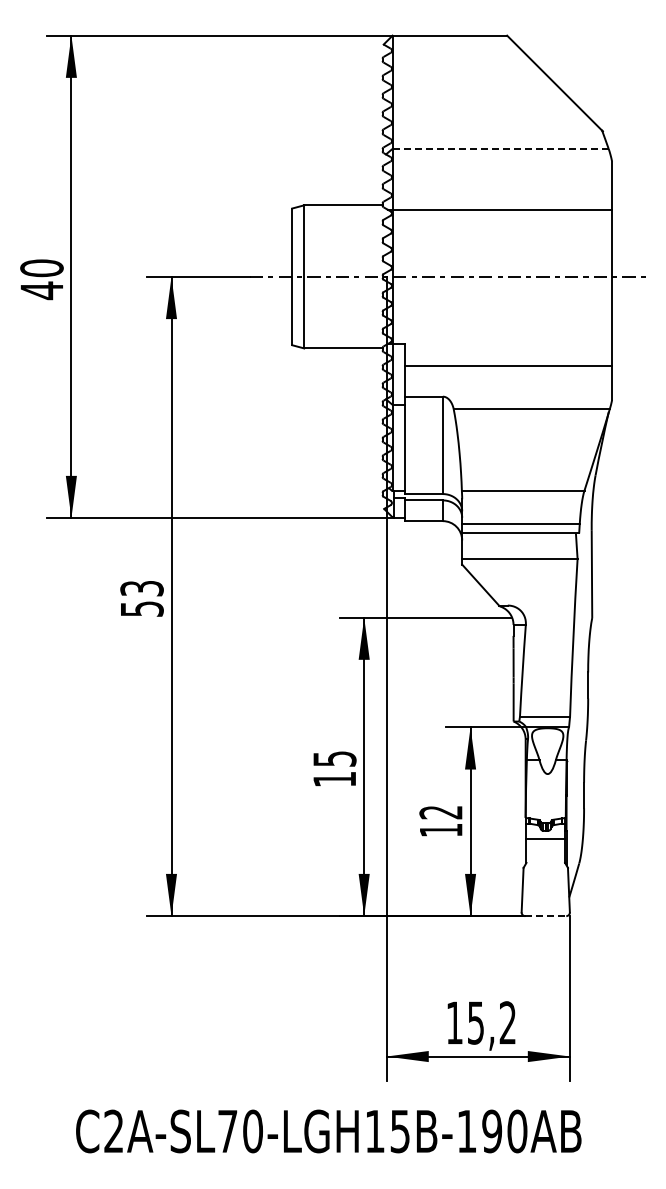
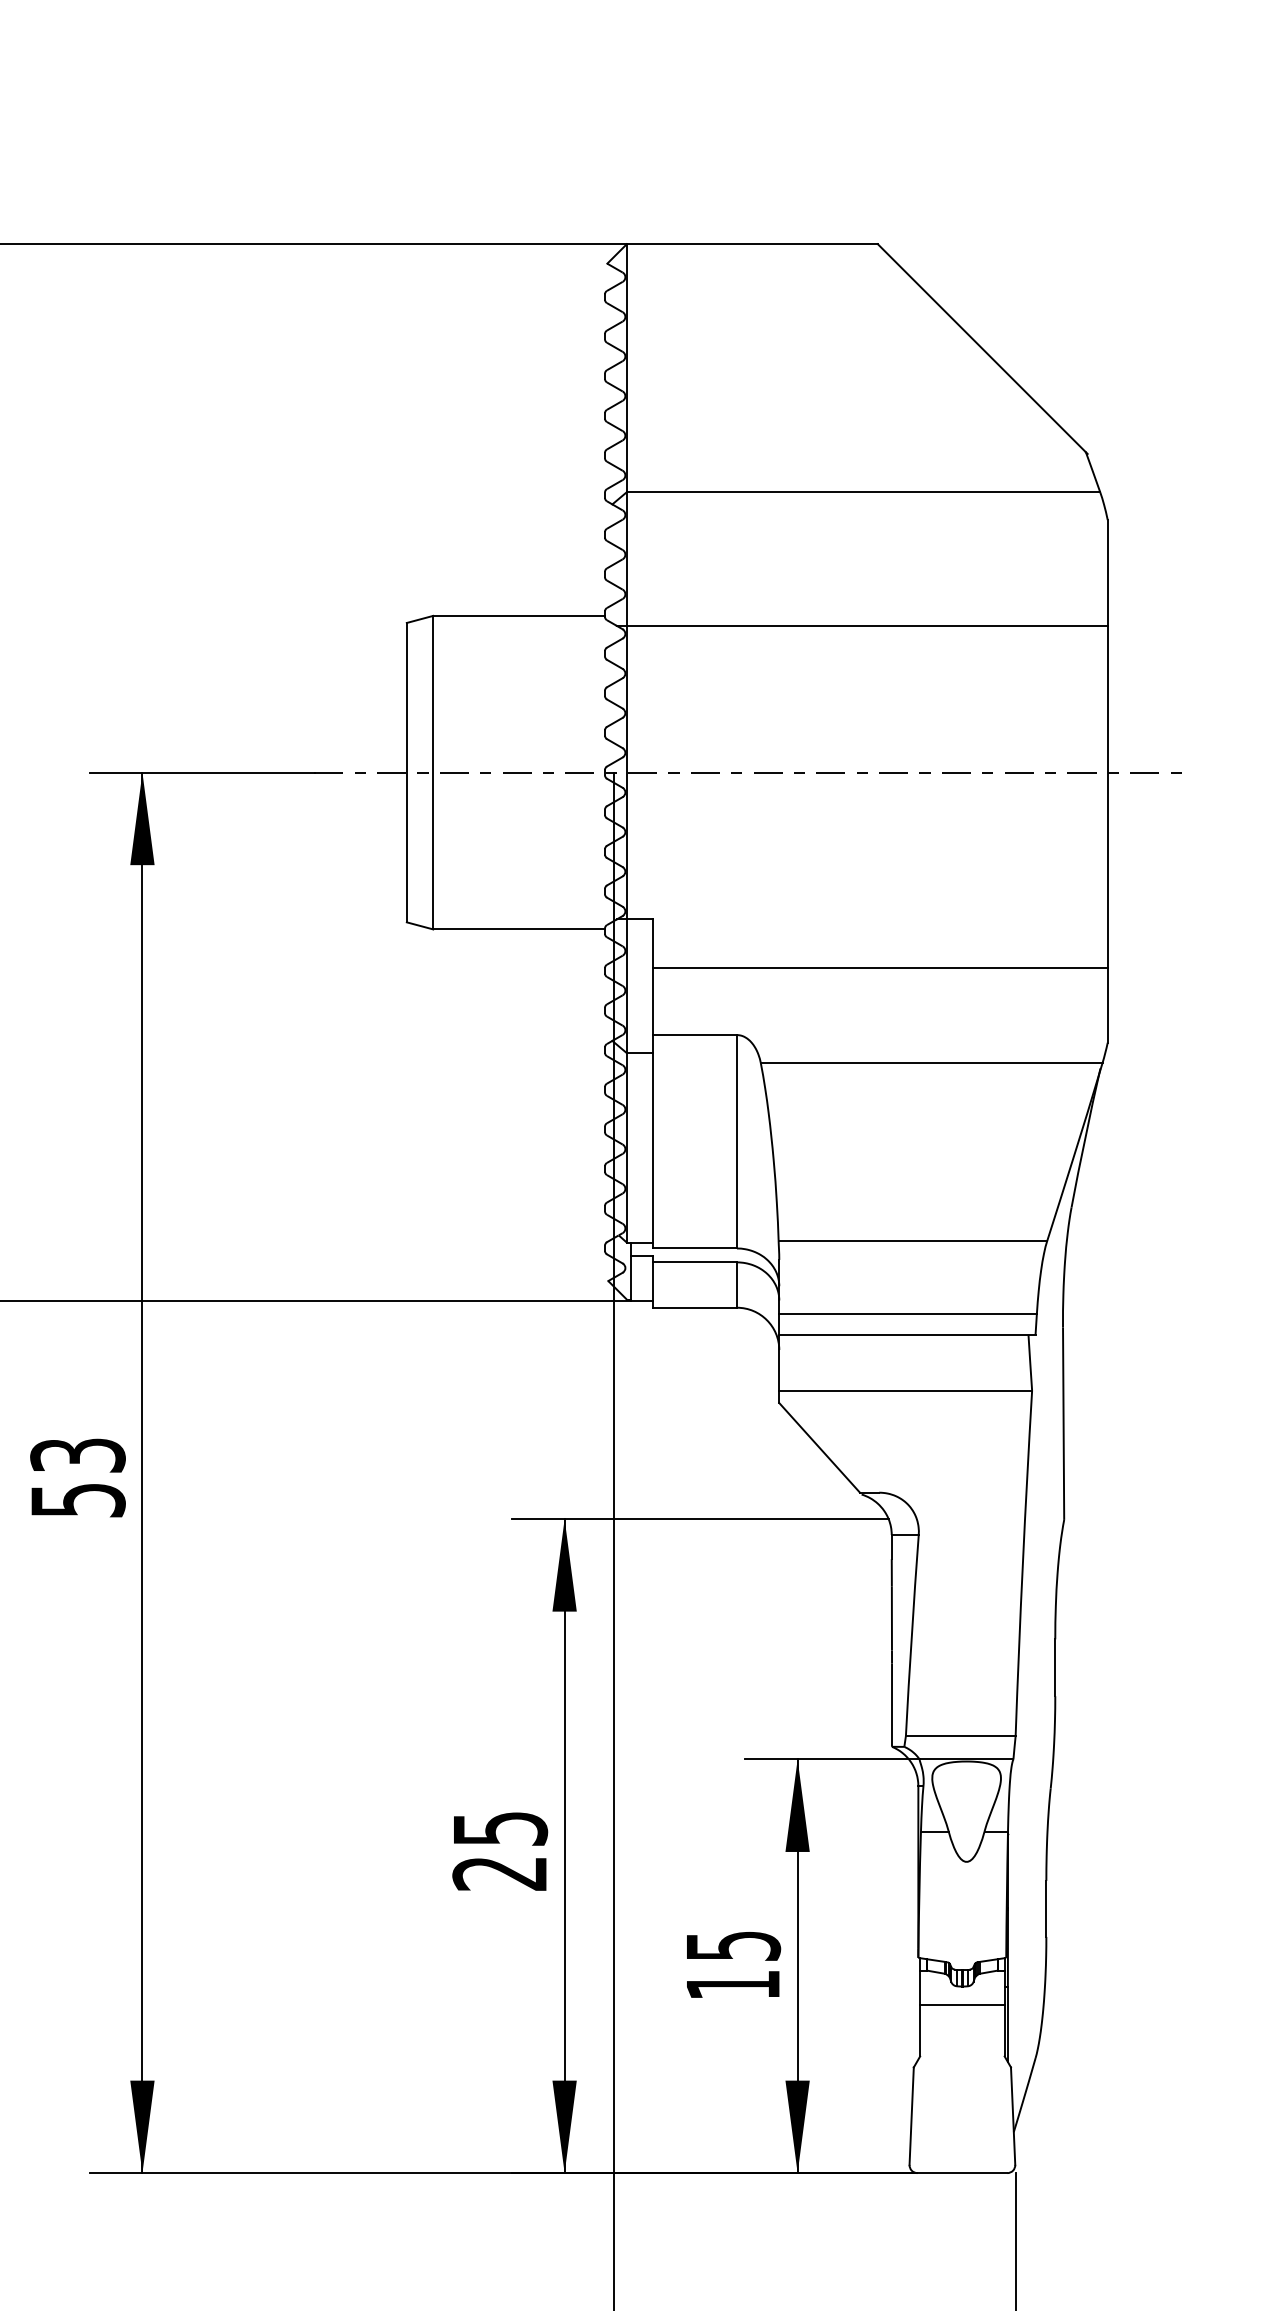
line: (500, 148) -> (863, 491), dashed -> solid
text: (334, 779) -> (499, 1873), 15 -> 25
text: (440, 812) -> (731, 1946), 12 -> 15
line: (545, 916) -> (961, 2173), dashed -> solid

